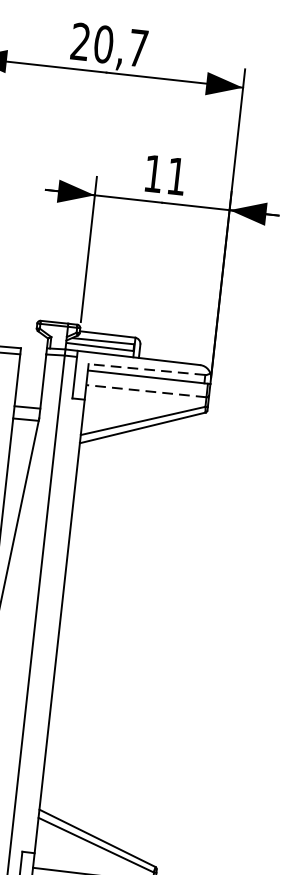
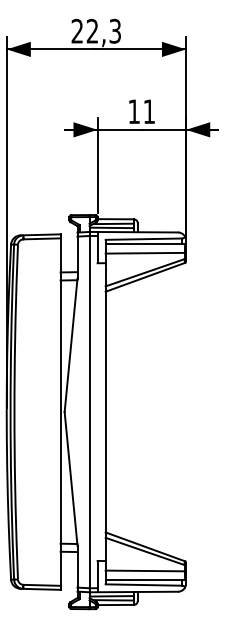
text: (120, 45) -> (103, 30), 20,7 -> 22,3
line: (146, 369) -> (143, 239), dashed -> solid
line: (145, 391) -> (144, 253), dashed -> solid

